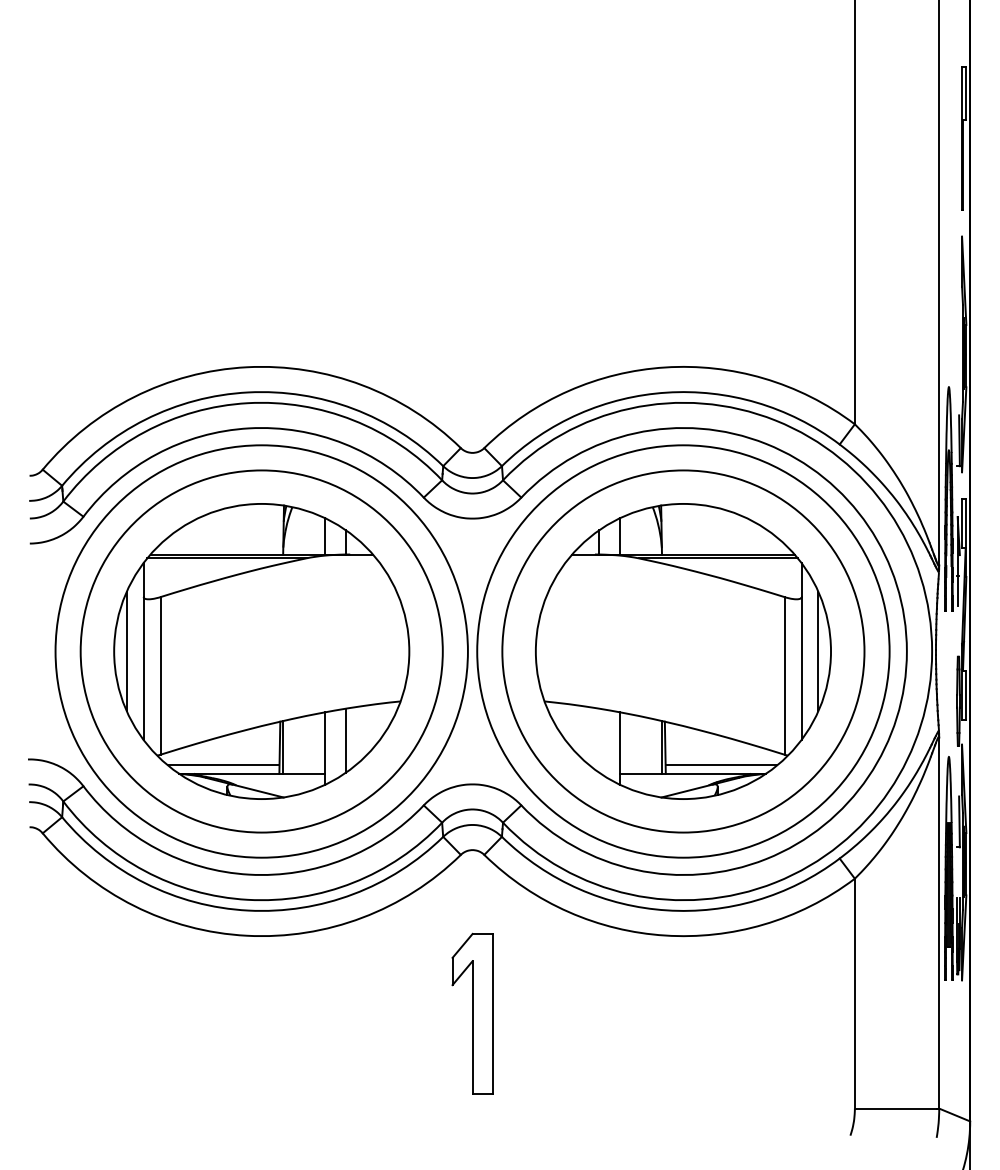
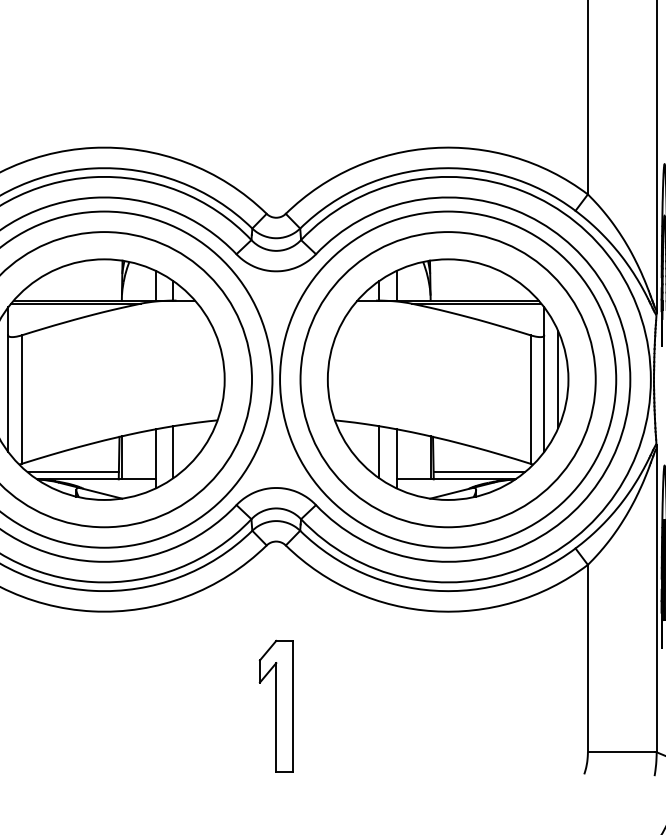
line: (599, 740) -> (379, 452), added
part: (472, 1013) -> (276, 705), moved

